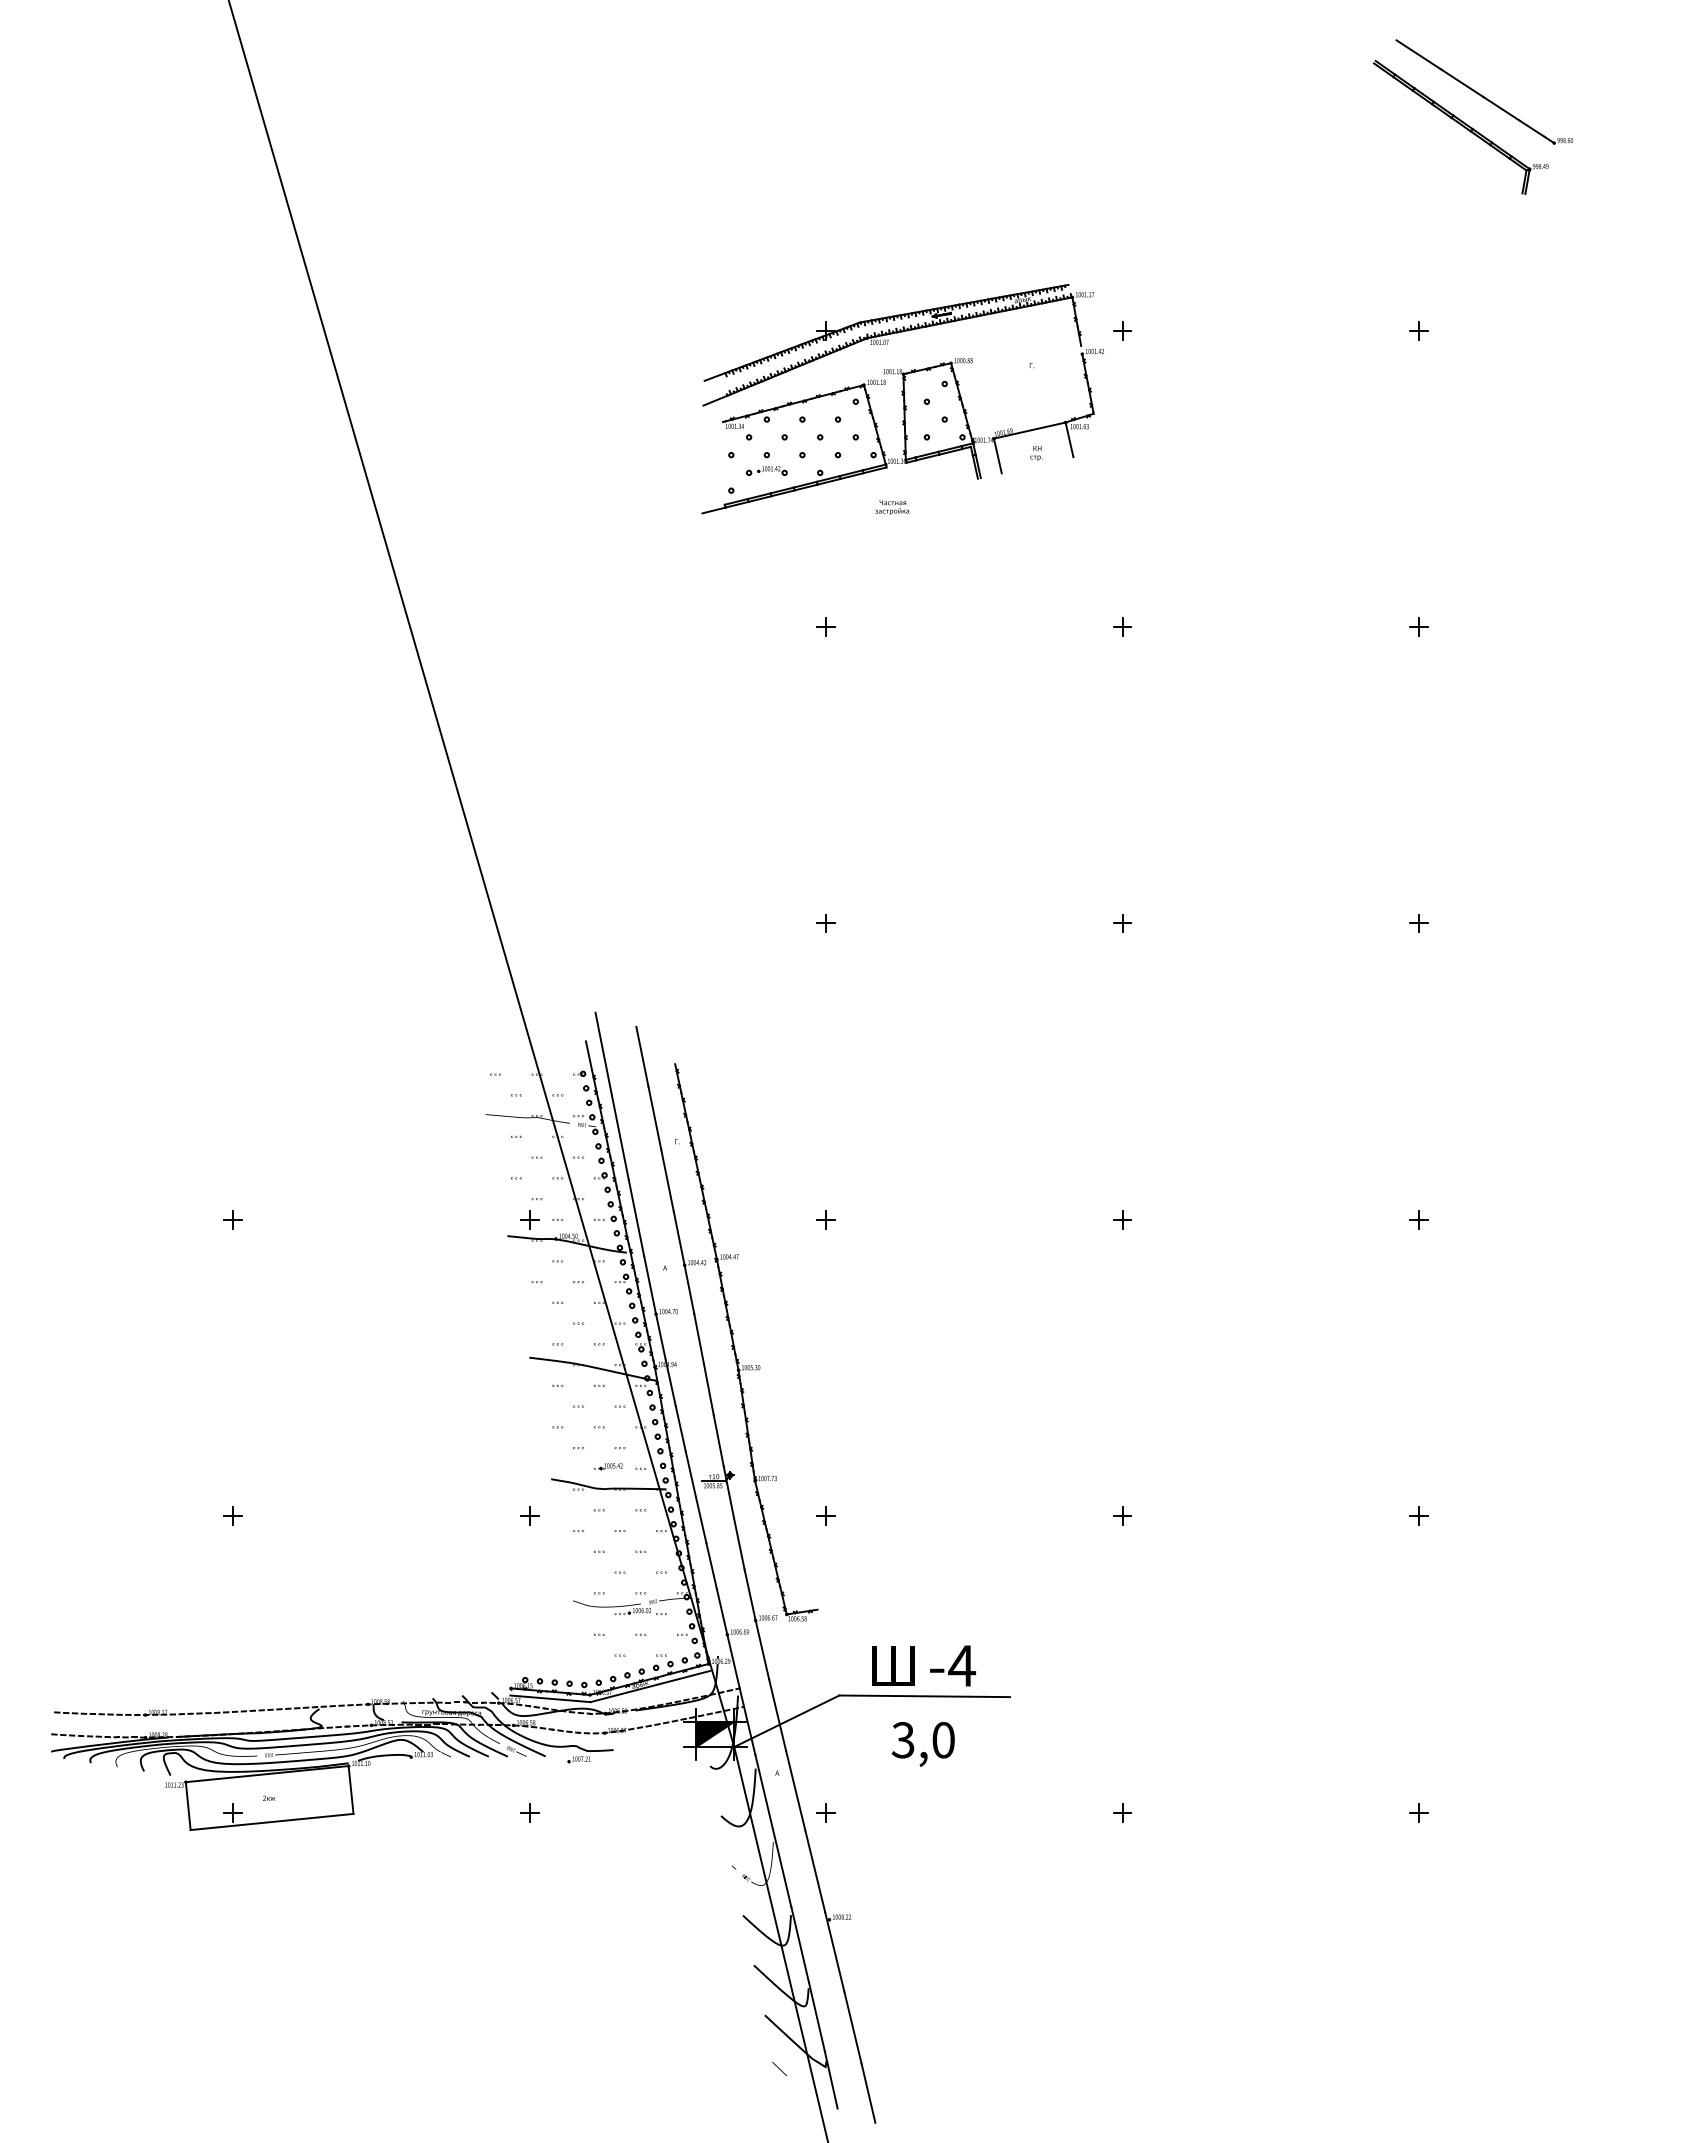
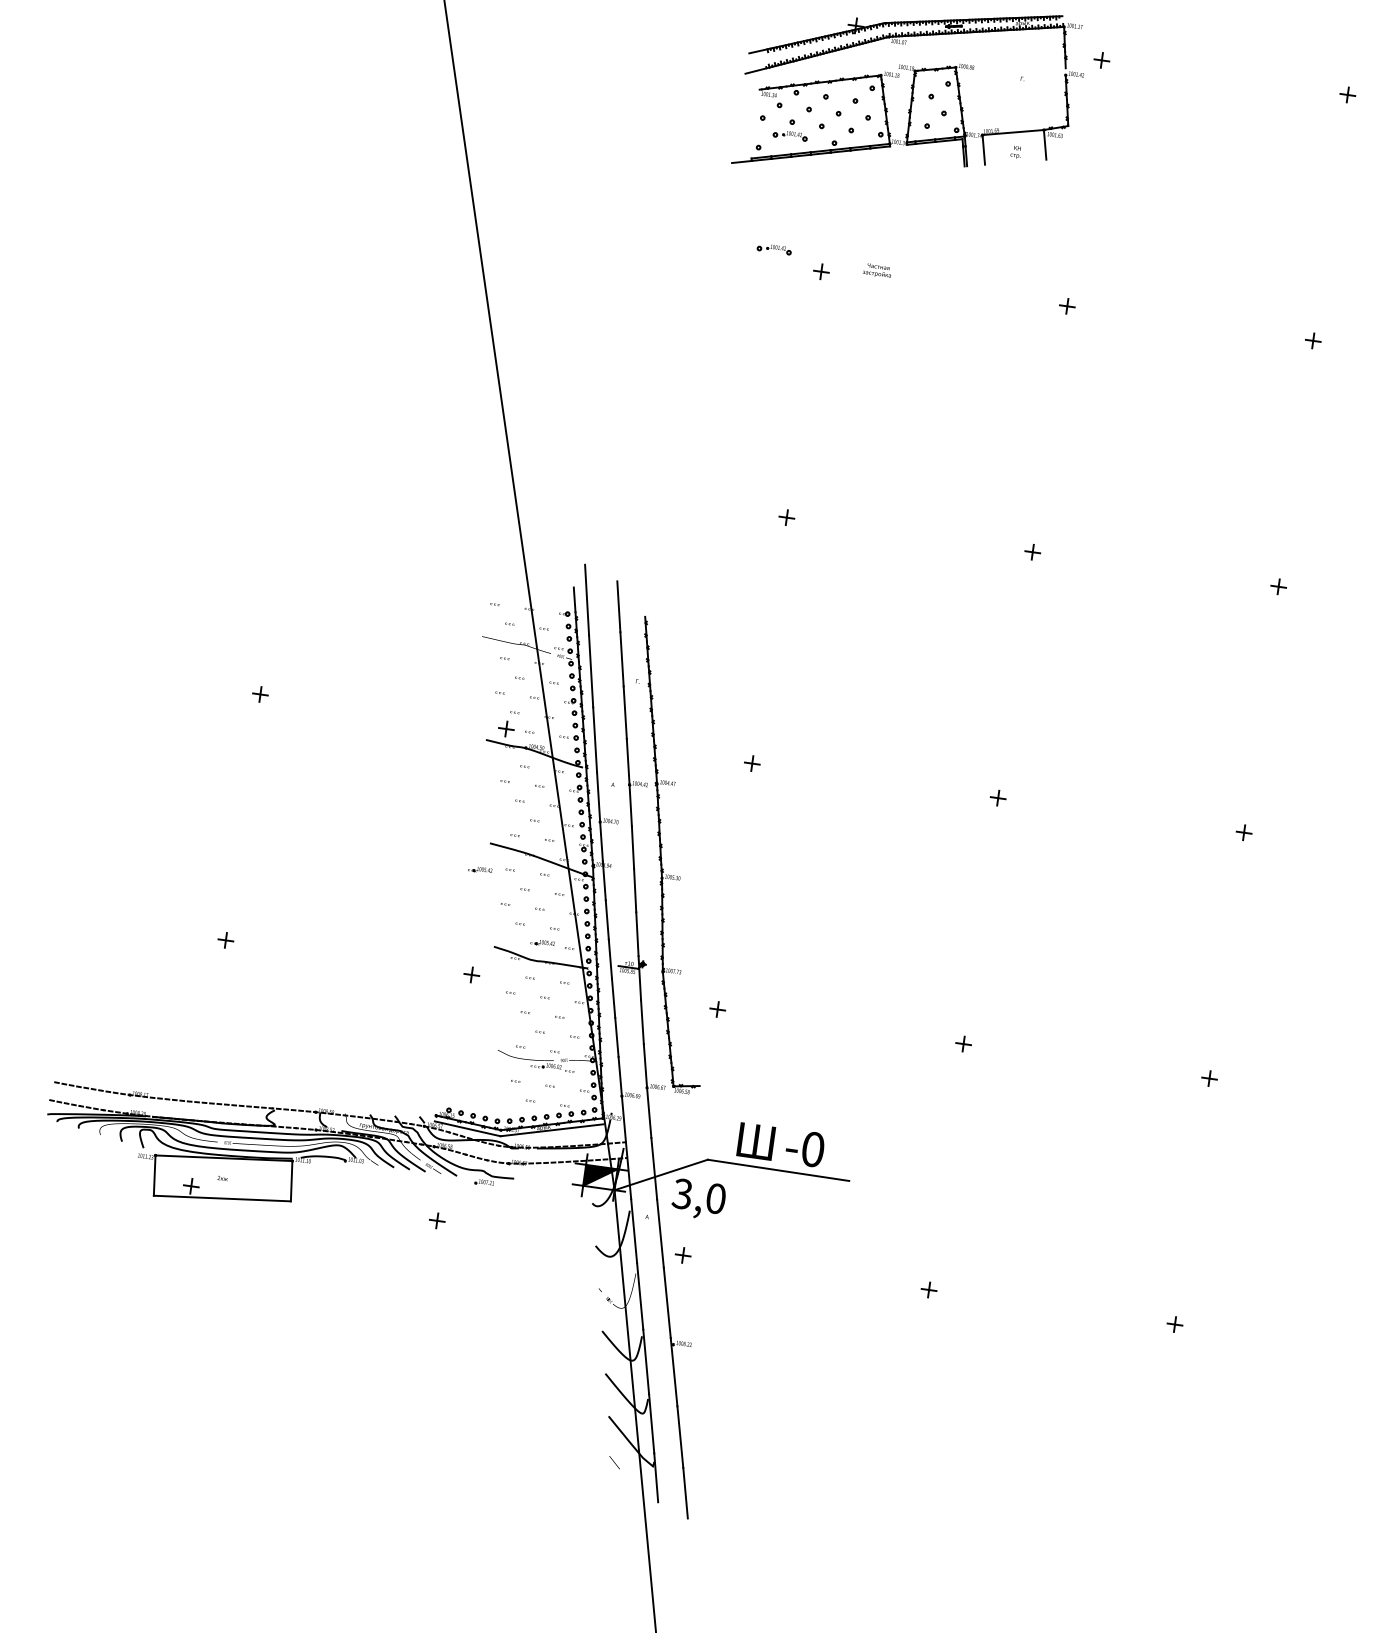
text: (892, 507) -> (877, 270), moved
part: (766, 607) -> (774, 248), added
part: (522, 1390) -> (480, 869), added
text: (962, 1665) -> (813, 1149), -4 -> -0
text: (922, 1744) -> (698, 1199), moved

